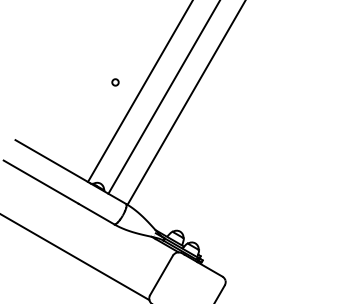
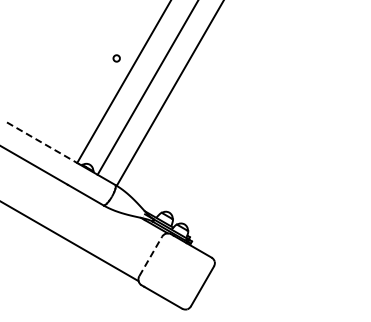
circle: (115, 82) -> (116, 58), moved
line: (52, 161) -> (41, 142), solid -> dashed
line: (161, 275) -> (150, 256), solid -> dashed

